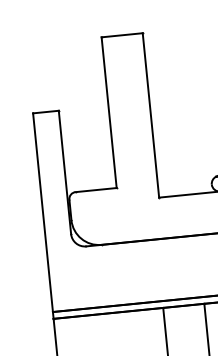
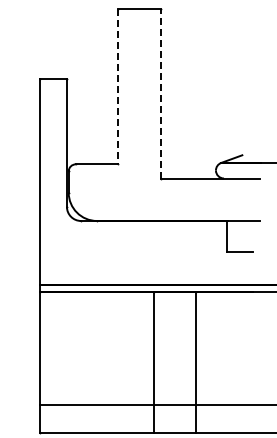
line: (109, 112) -> (118, 86), solid -> dashed
line: (150, 115) -> (160, 93), solid -> dashed

